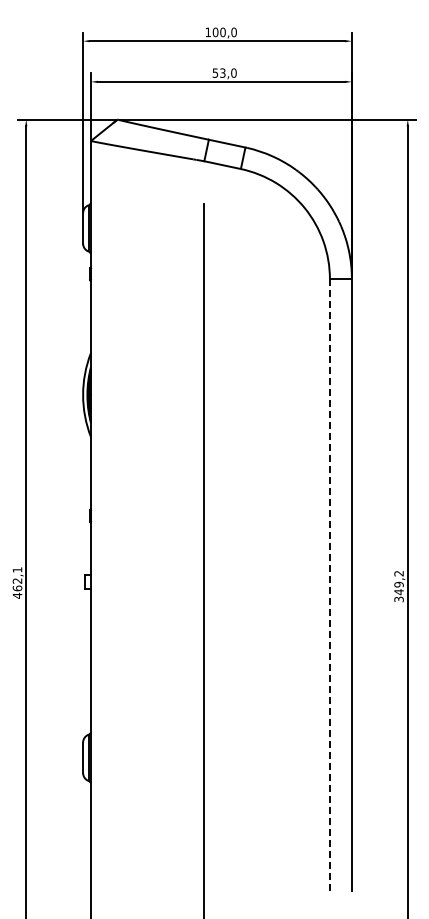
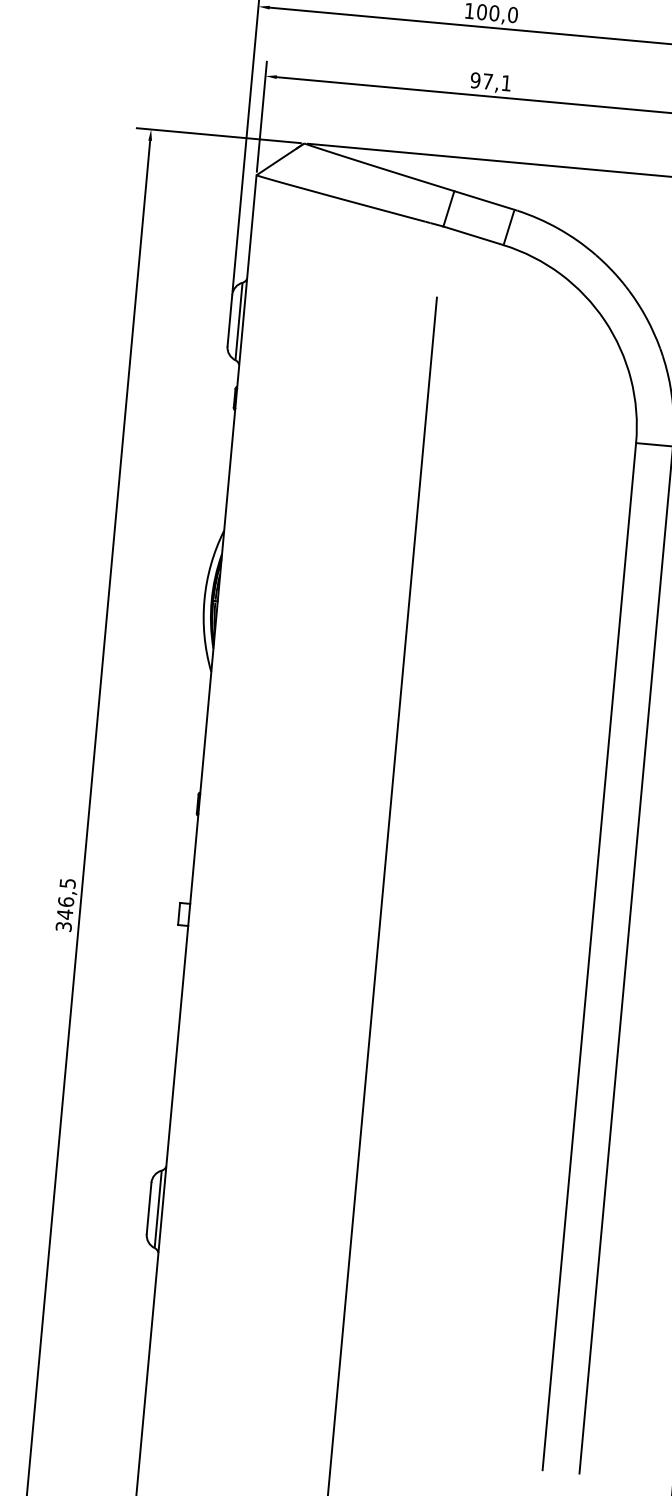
text: (224, 72) -> (490, 80), 53,0 -> 97,1
text: (17, 582) -> (65, 904), 462,1 -> 346,5
line: (329, 585) -> (588, 957), dashed -> solid

